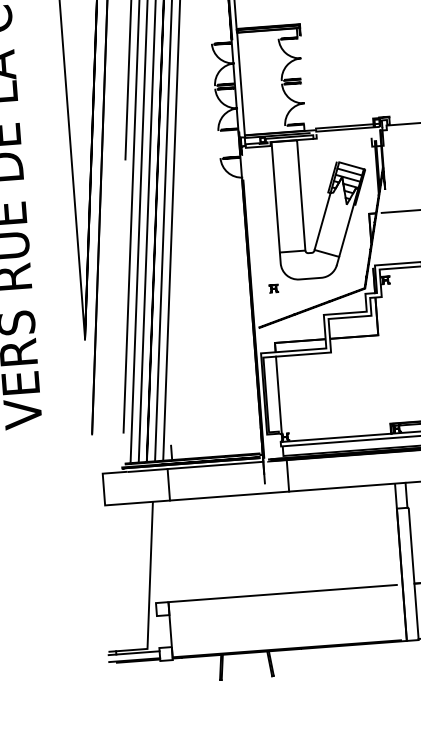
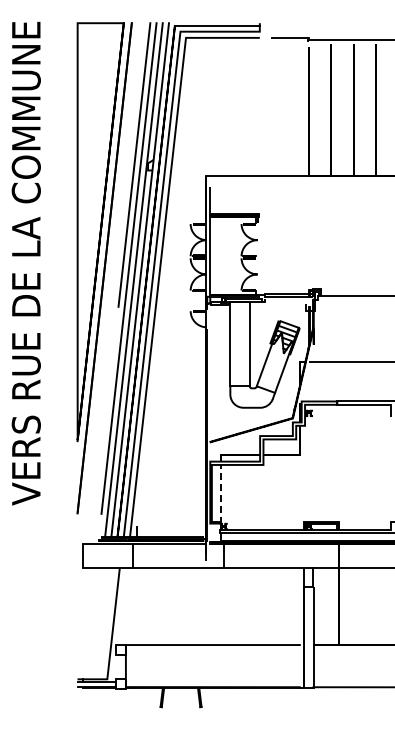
part: (273, 287) -> (223, 412), removed
line: (278, 394) -> (221, 493), solid -> dashed

